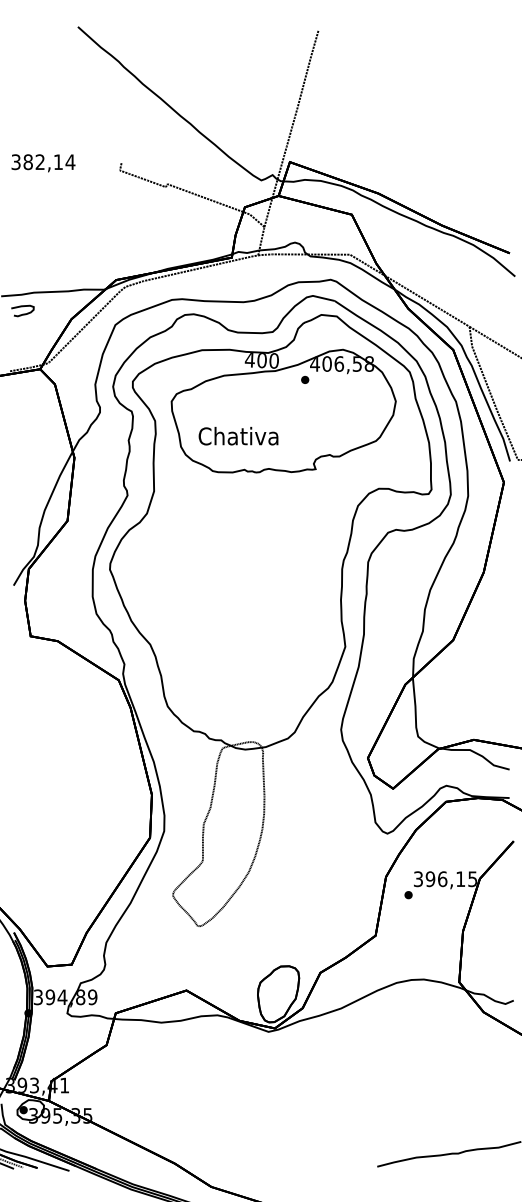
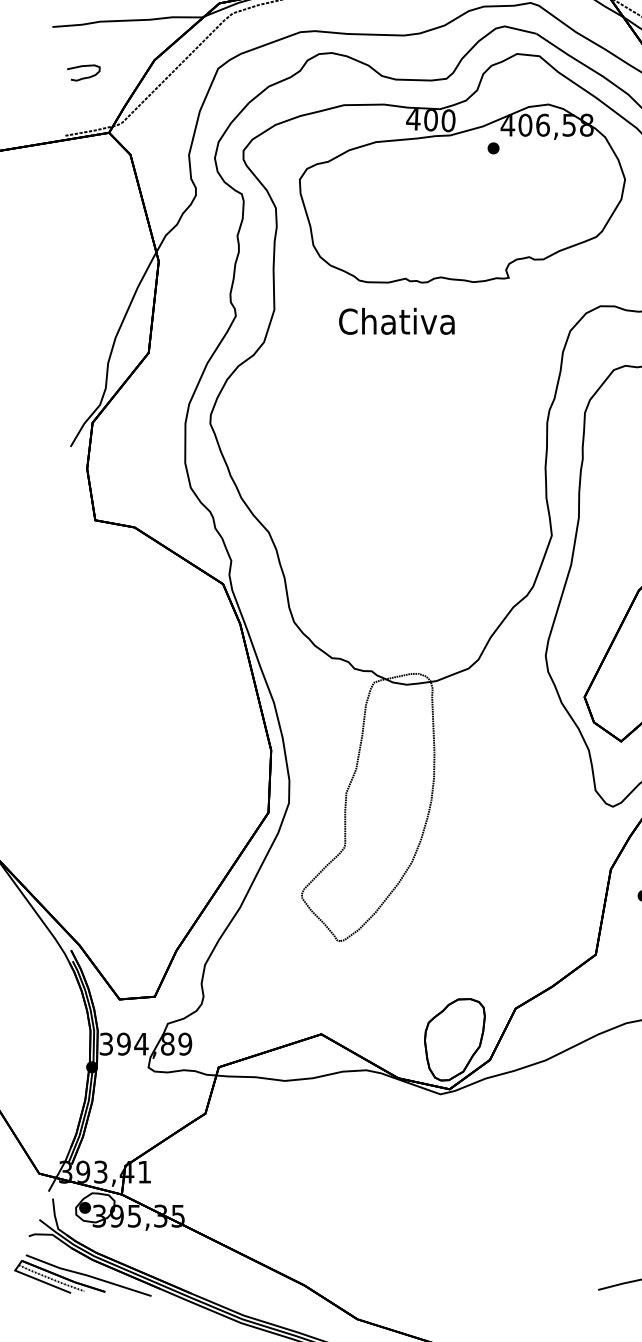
curve: (22, 307) -> (83, 67), moved
text: (238, 435) -> (396, 320), moved

